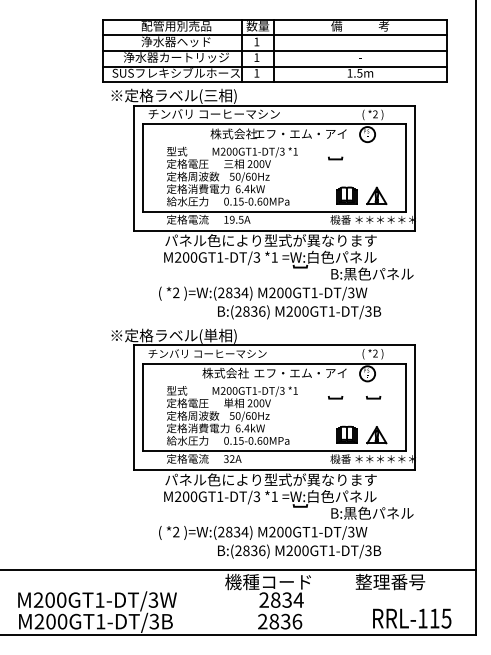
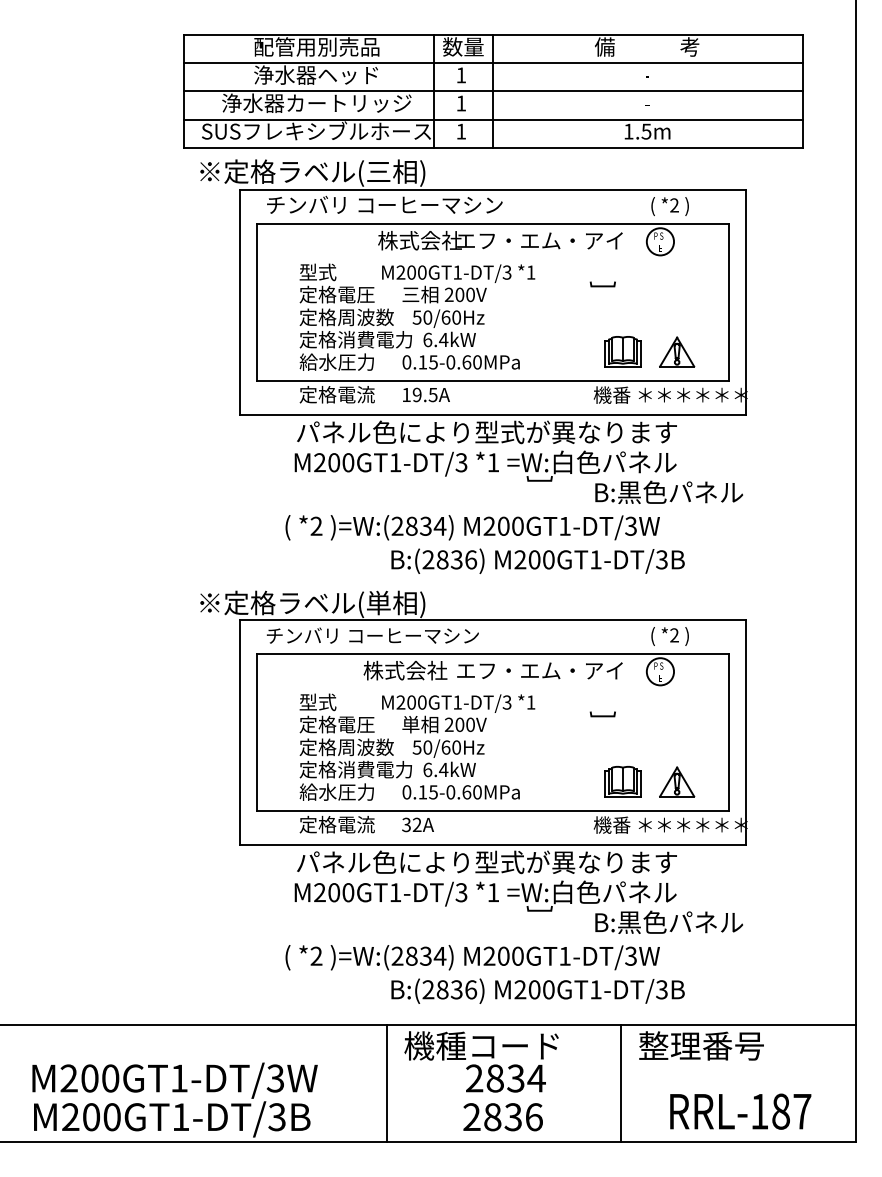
line: (373, 397) -> (671, 714), removed
line: (215, 602) -> (387, 1082), added
line: (345, 602) -> (620, 1082), added
text: (440, 618) -> (791, 1111), RRL-115 -> RRL-187

